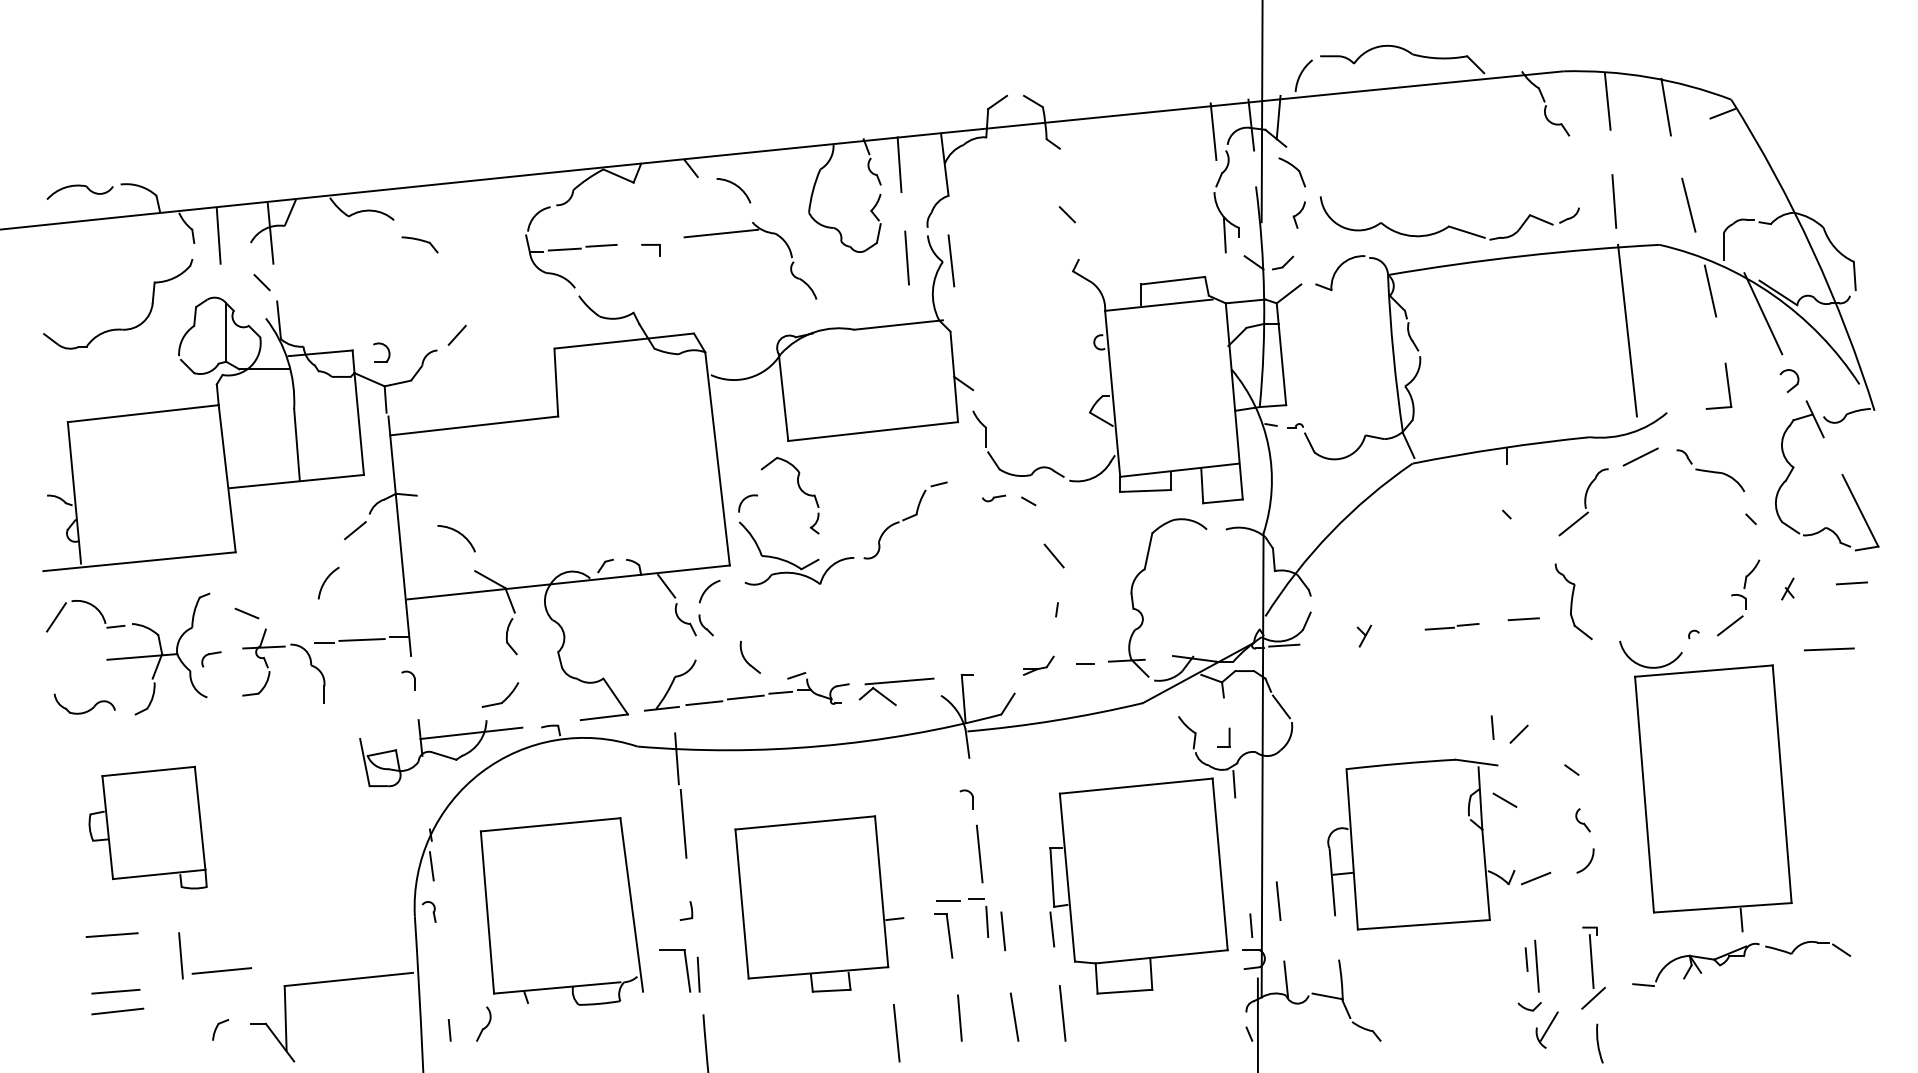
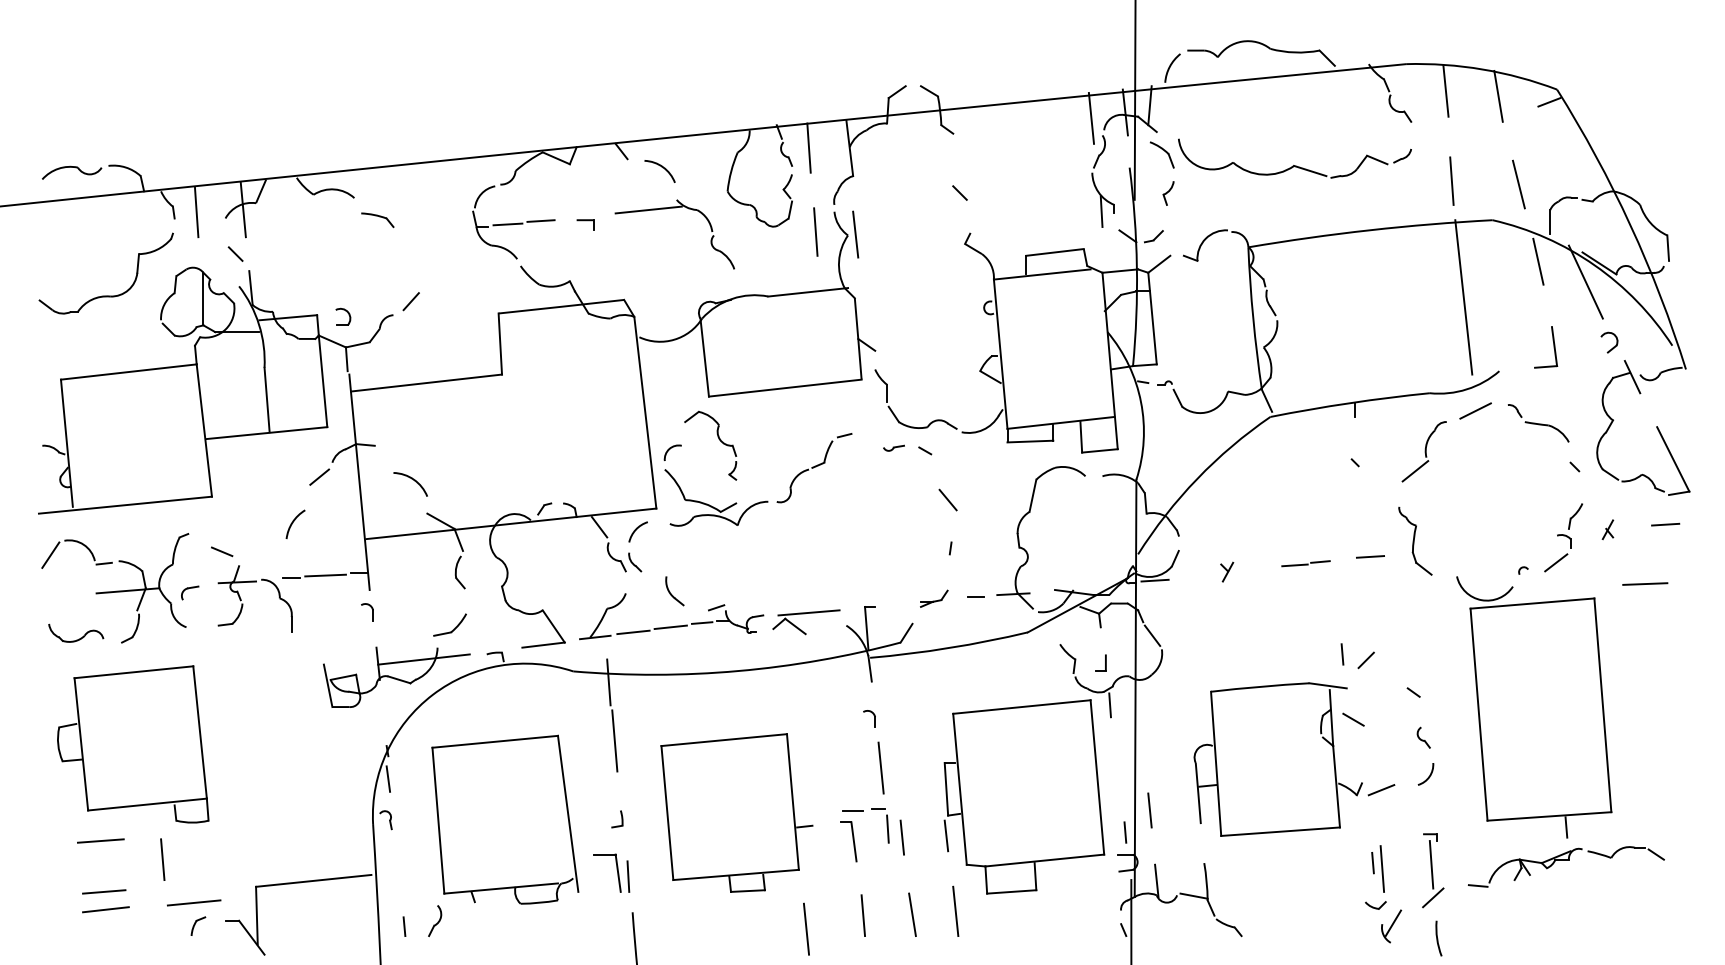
part: (1449, 225) -> (1294, 165), moved
part: (147, 827) -> (132, 744), size x1.43
line: (221, 970) -> (193, 902), moved

